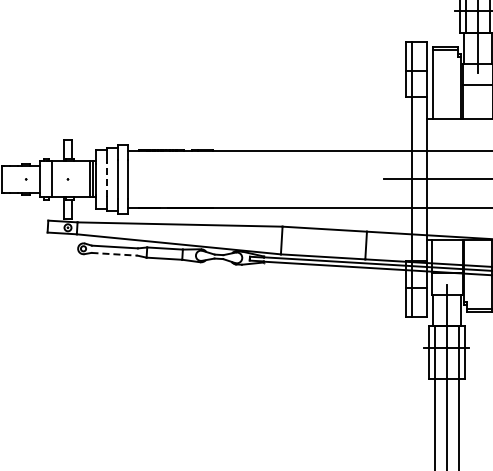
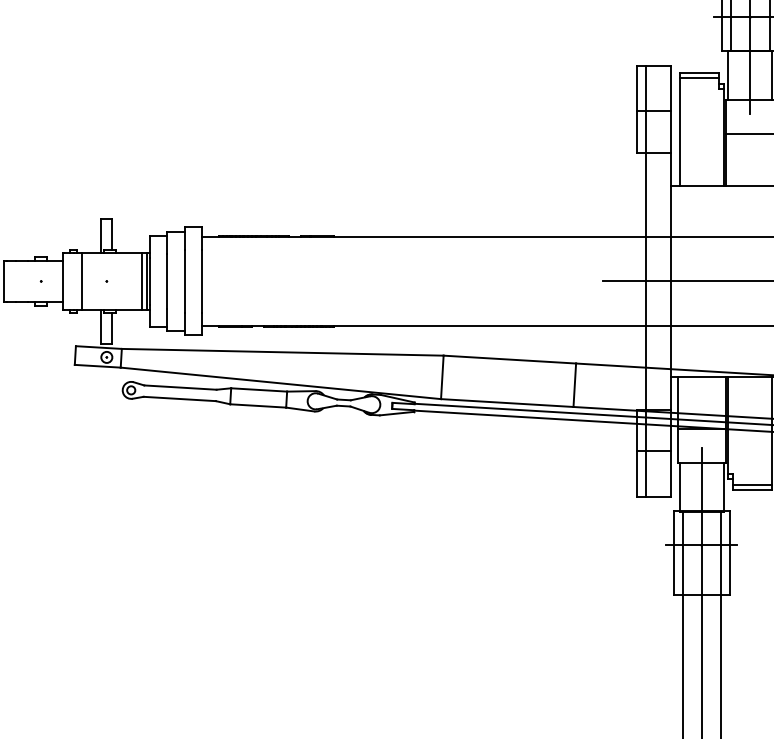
line: (106, 178) -> (167, 280), dashed -> solid
line: (114, 254) -> (179, 399), dashed -> solid

